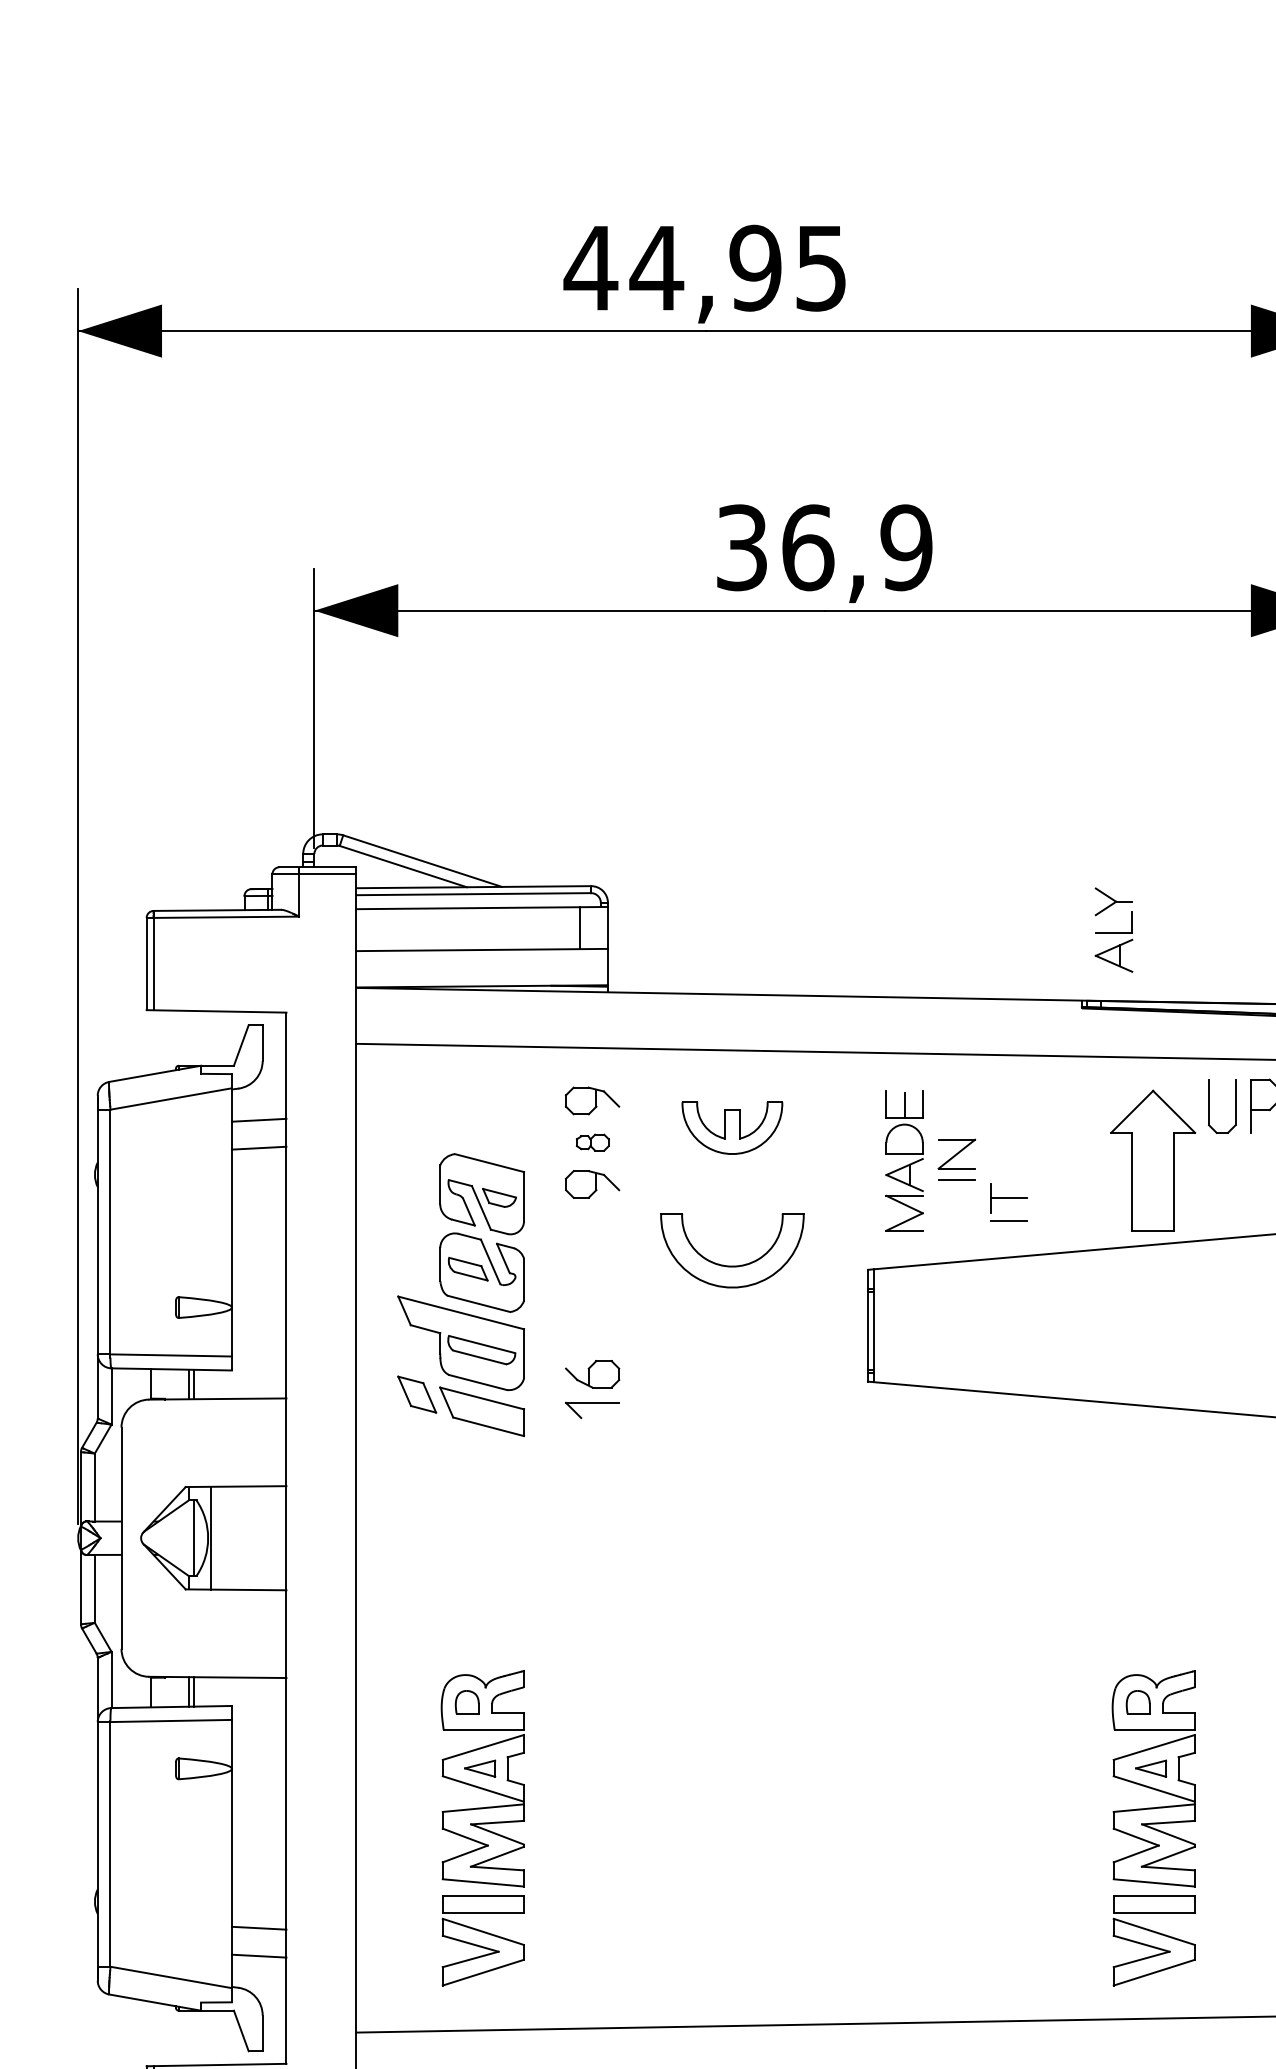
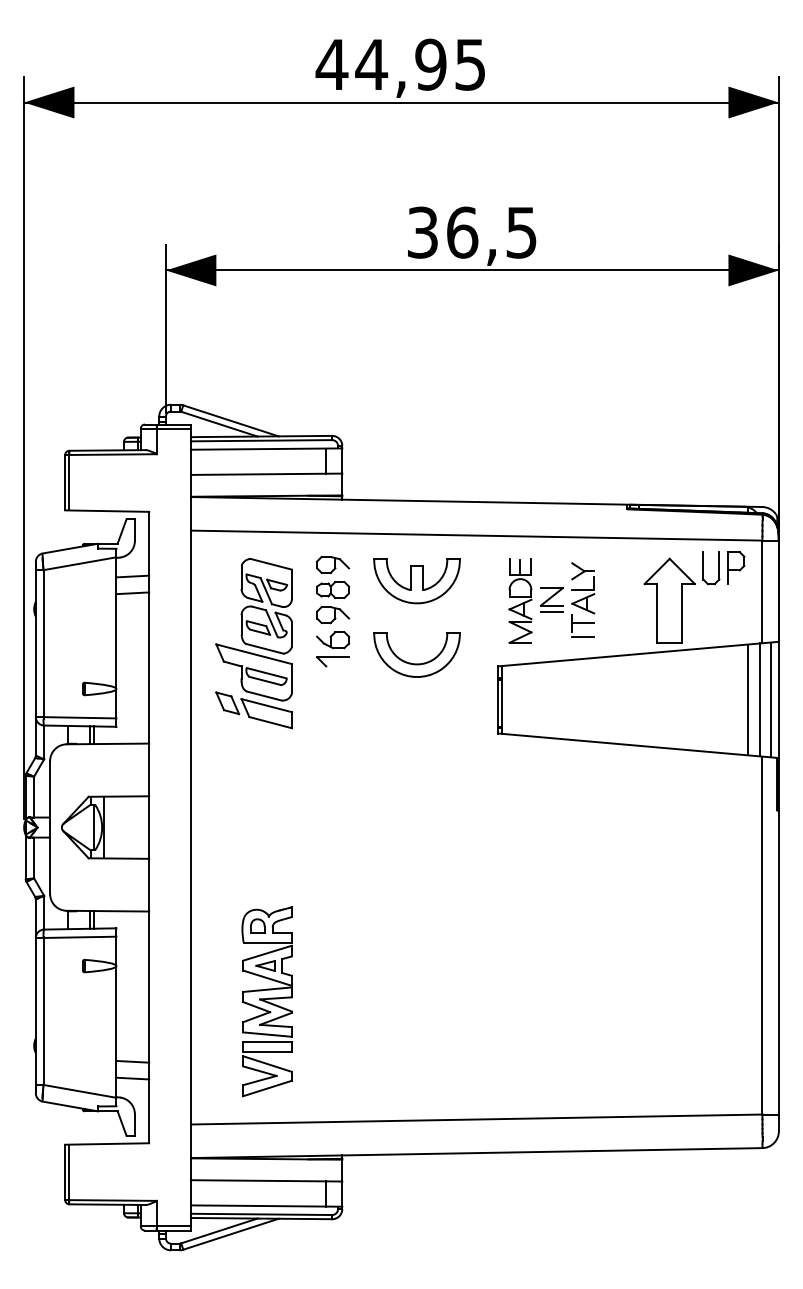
text: (906, 547) -> (521, 232), 36,9 -> 36,5
part: (1114, 930) -> (583, 588), moved
part: (731, 1128) -> (416, 581), size x1.43
part: (593, 1141) -> (333, 589), size x1.67
part: (460, 1295) -> (253, 643), moved
part: (593, 1389) -> (333, 649), moved
part: (1152, 1827) -> (669, 1001), removed

